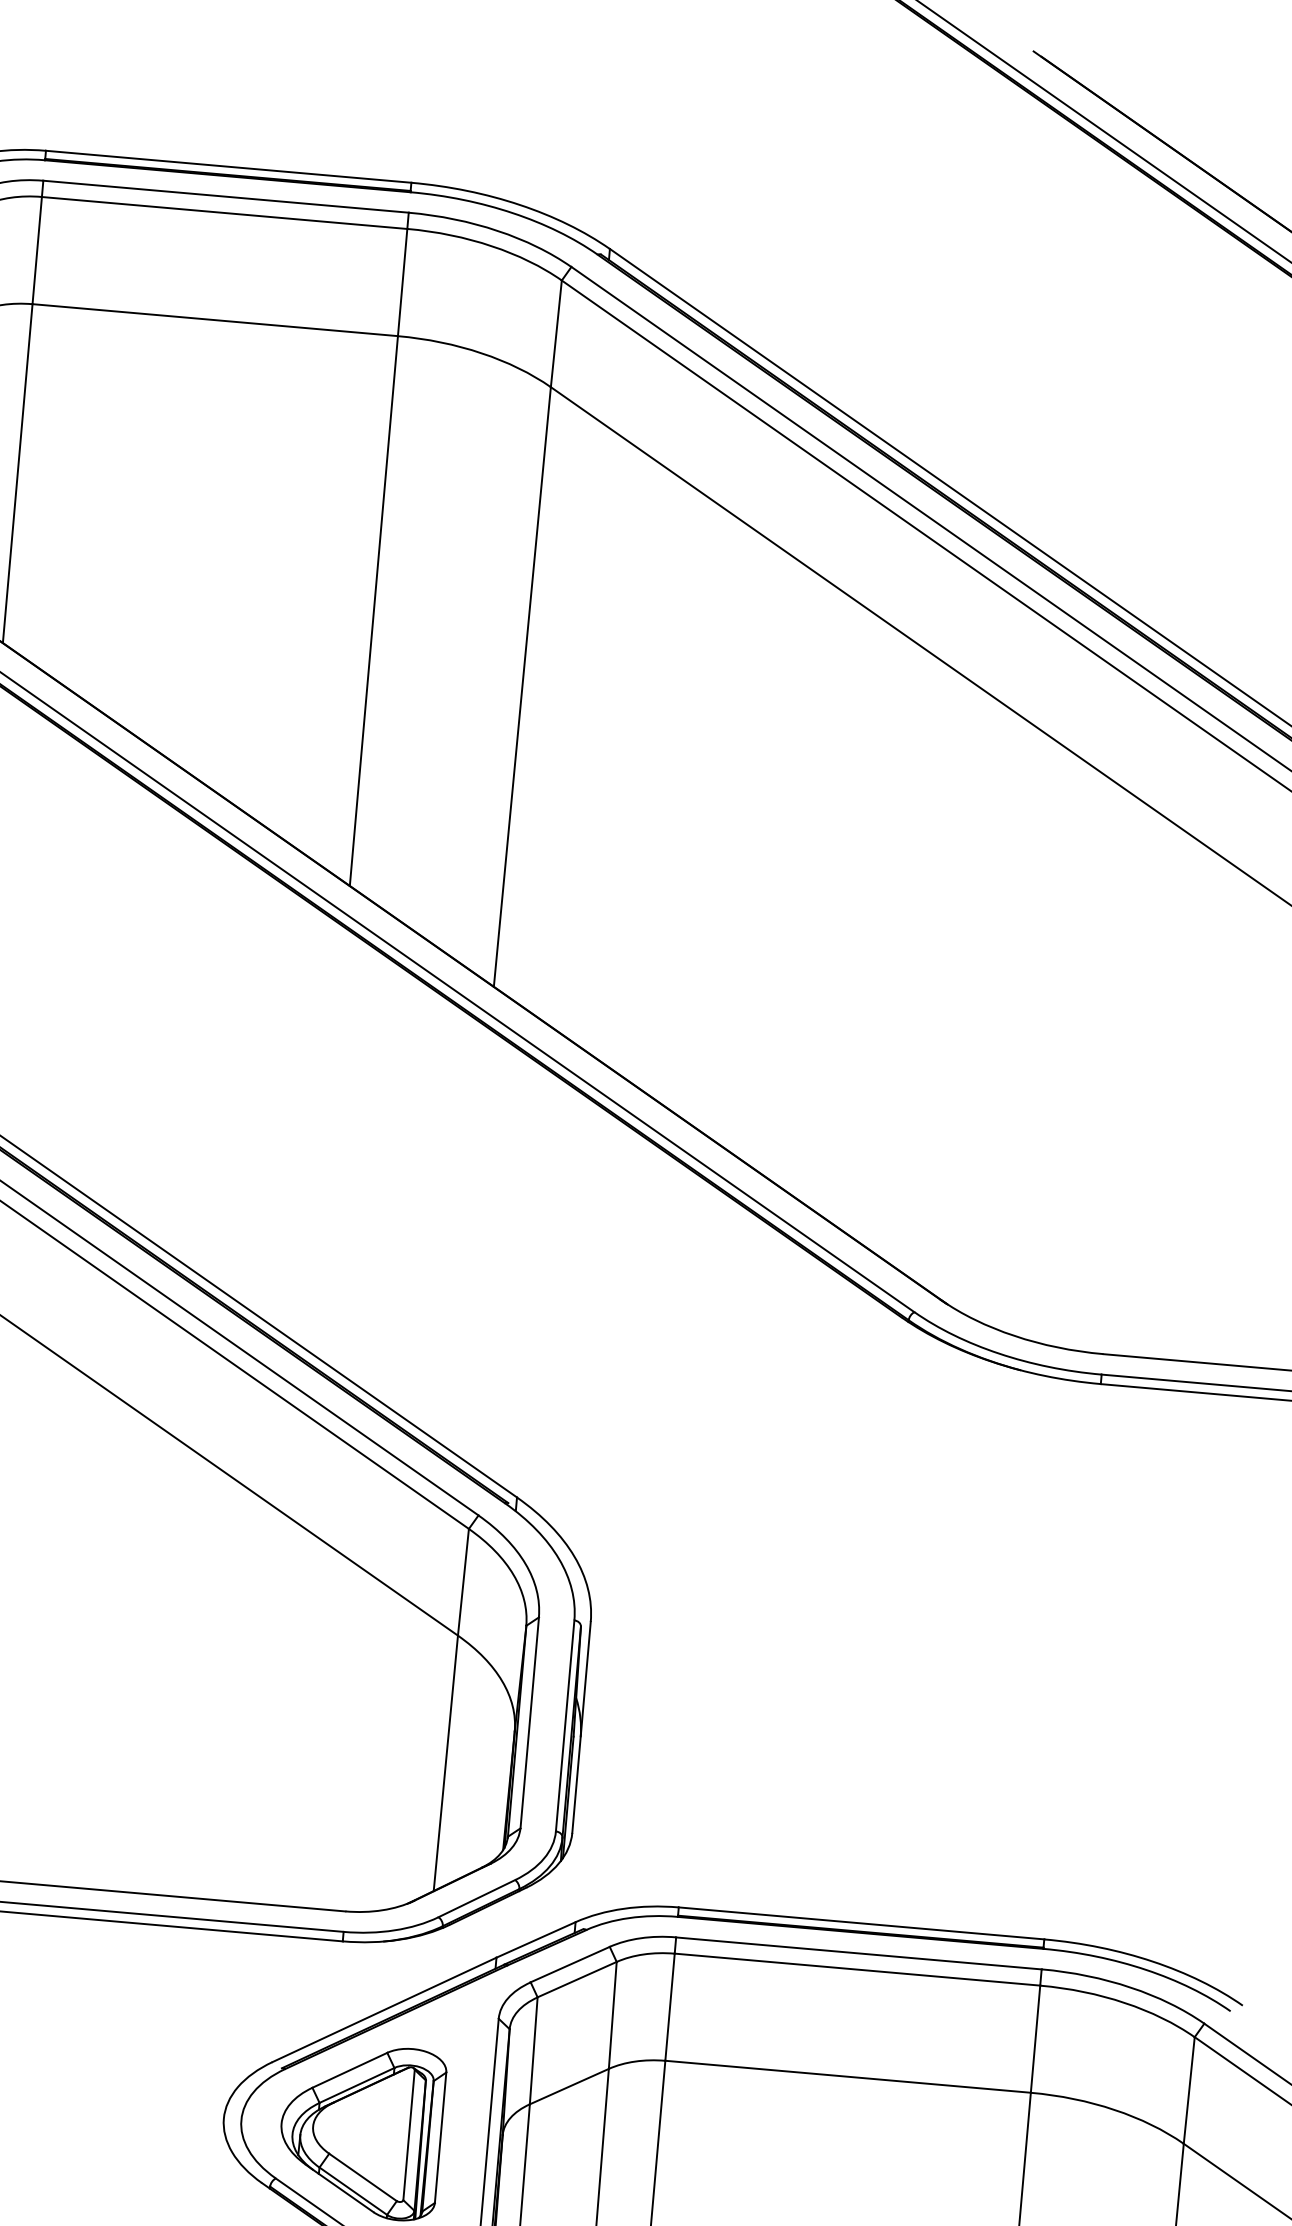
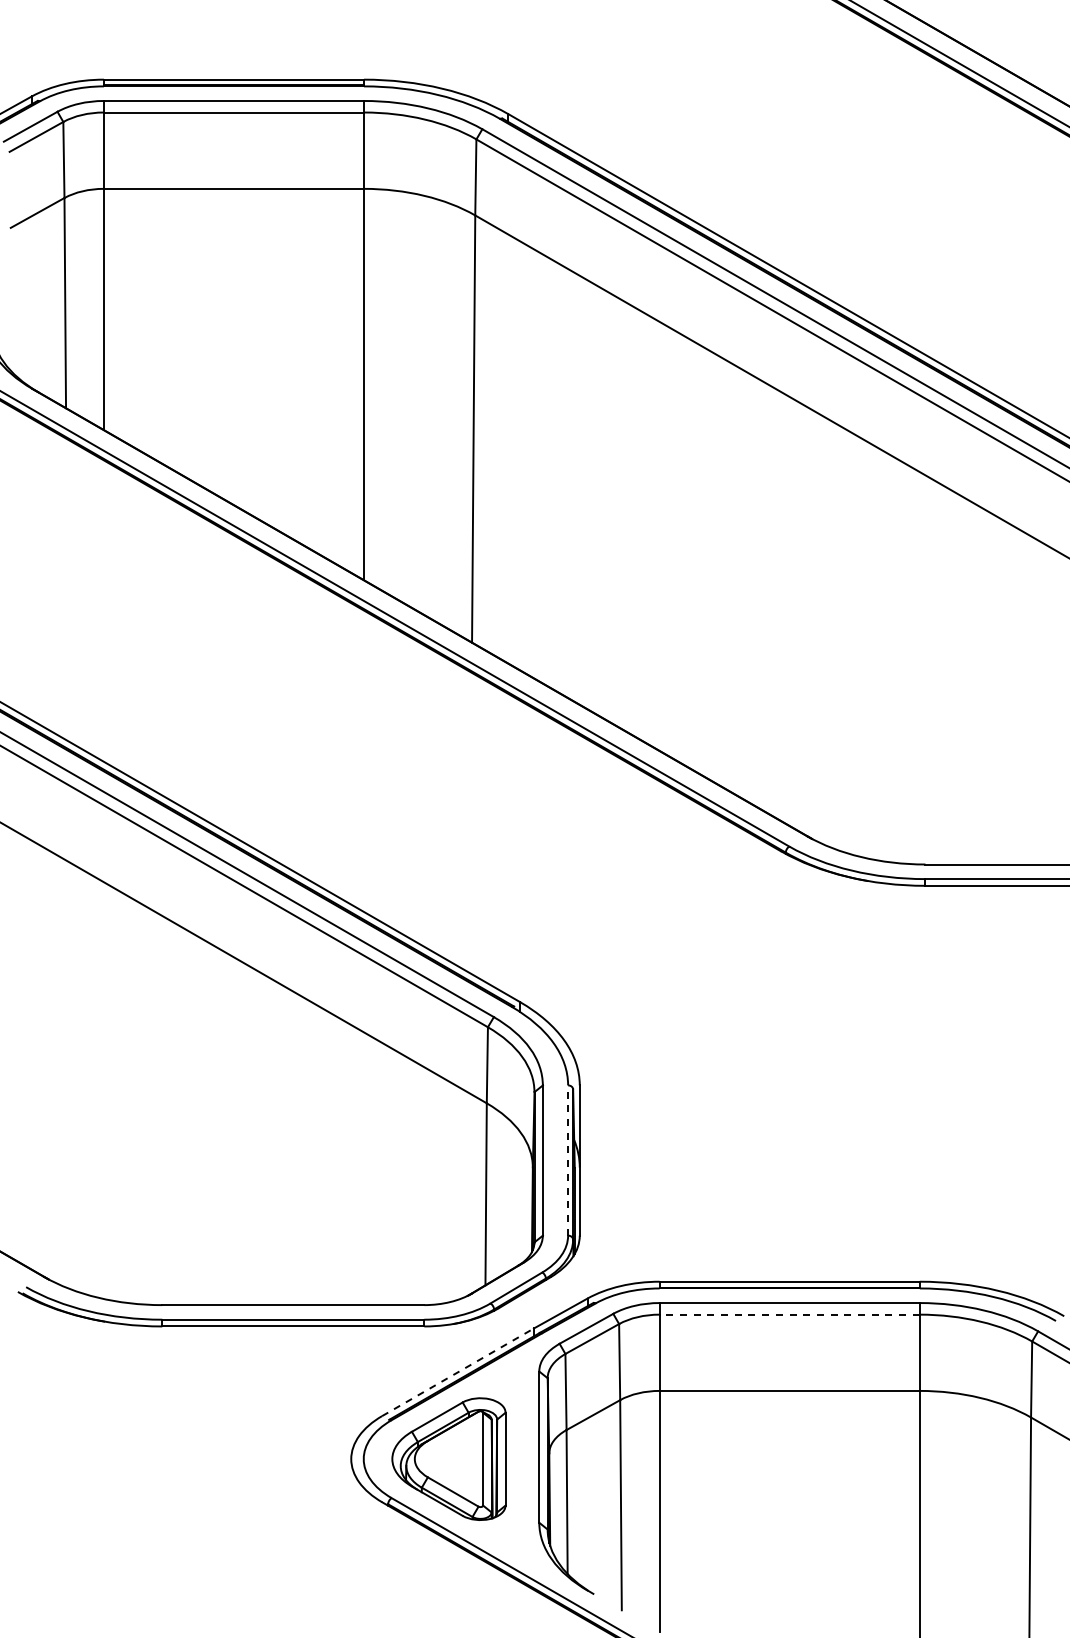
line: (565, 1725) -> (568, 1160), solid -> dashed
line: (857, 1969) -> (789, 1314), solid -> dashed
line: (385, 2010) -> (458, 1372), solid -> dashed

